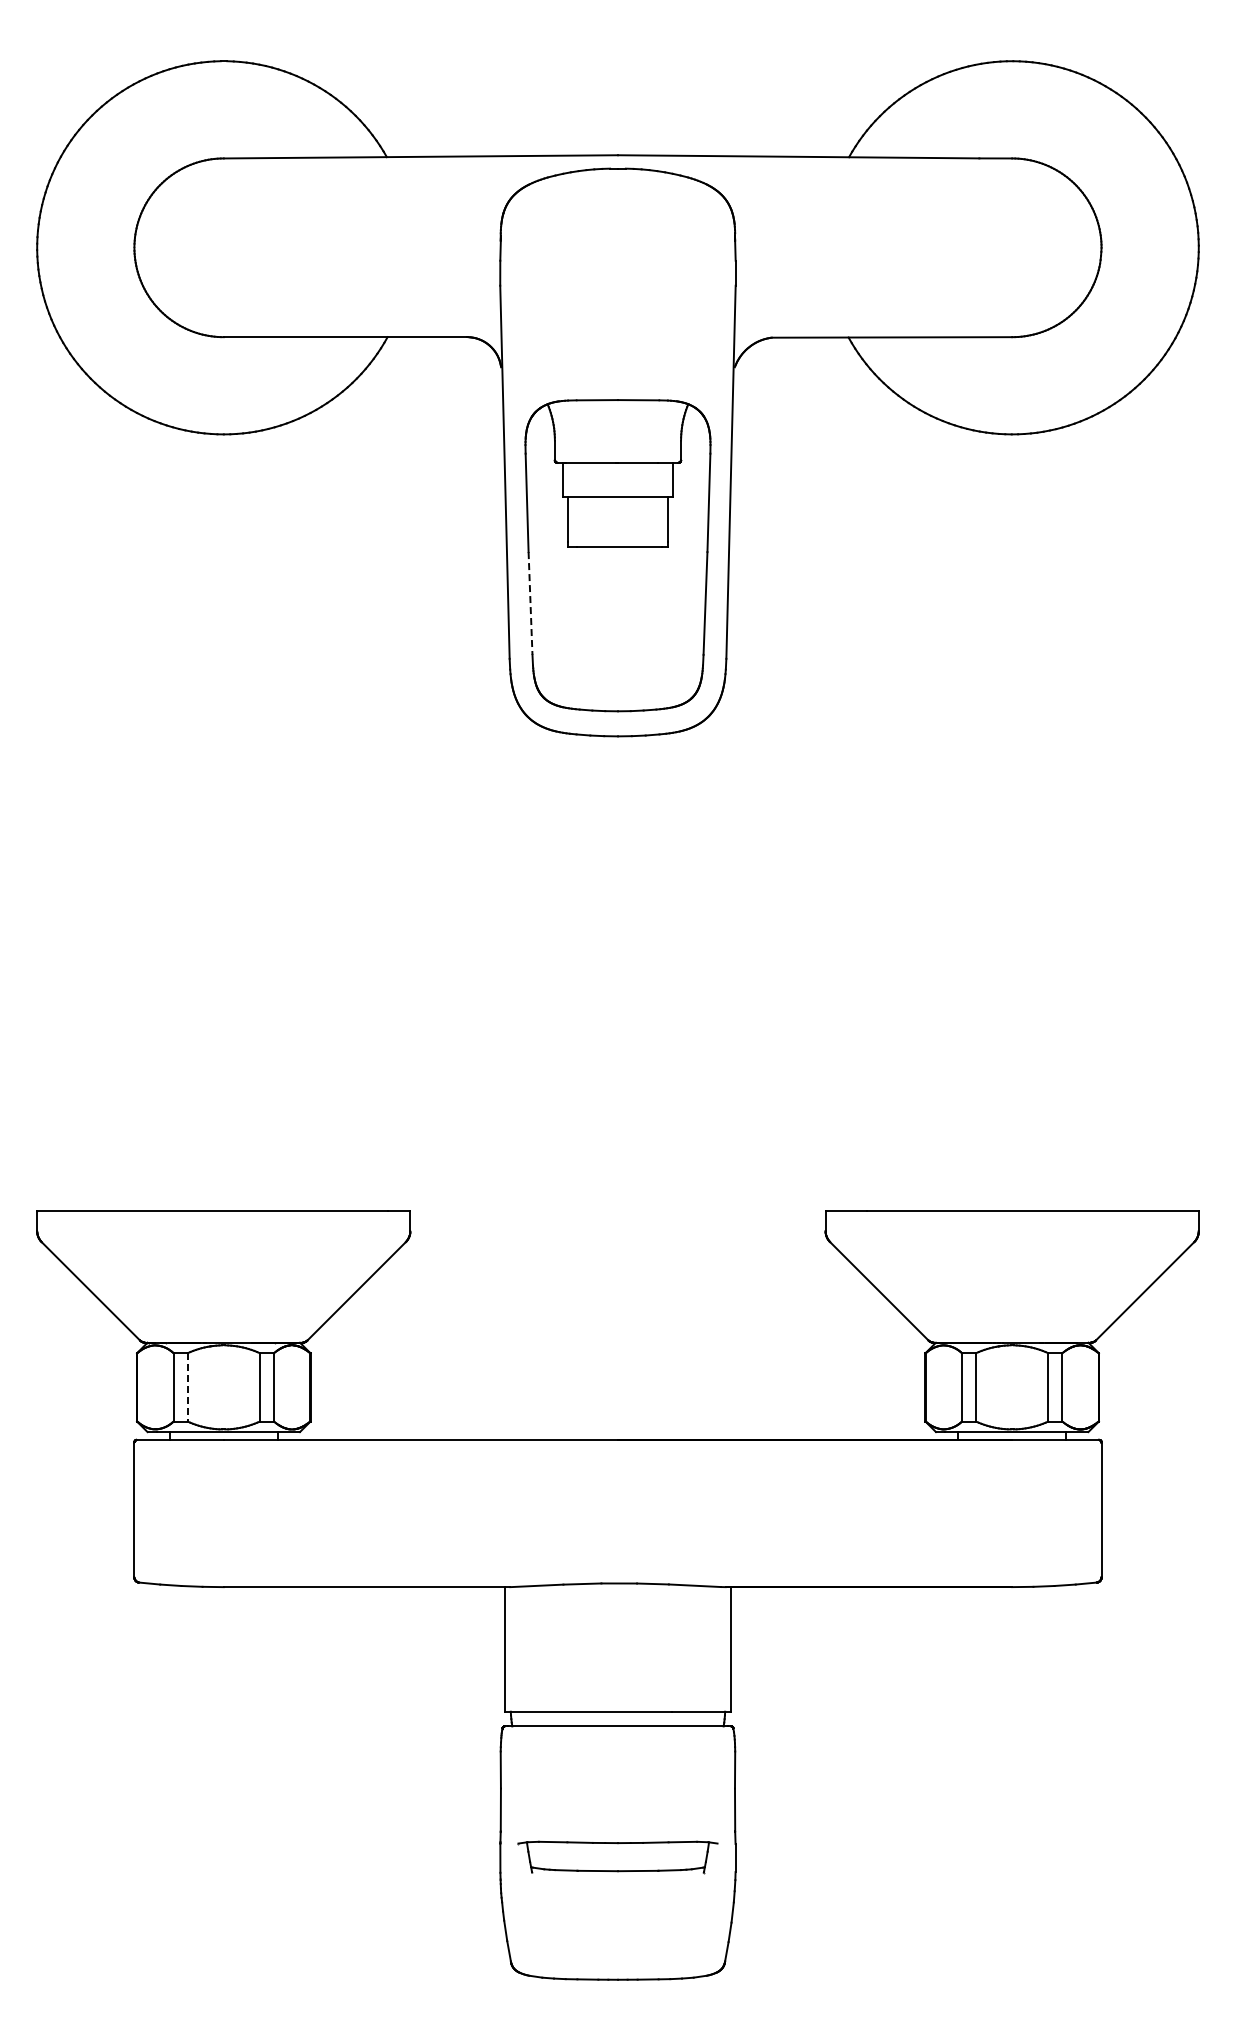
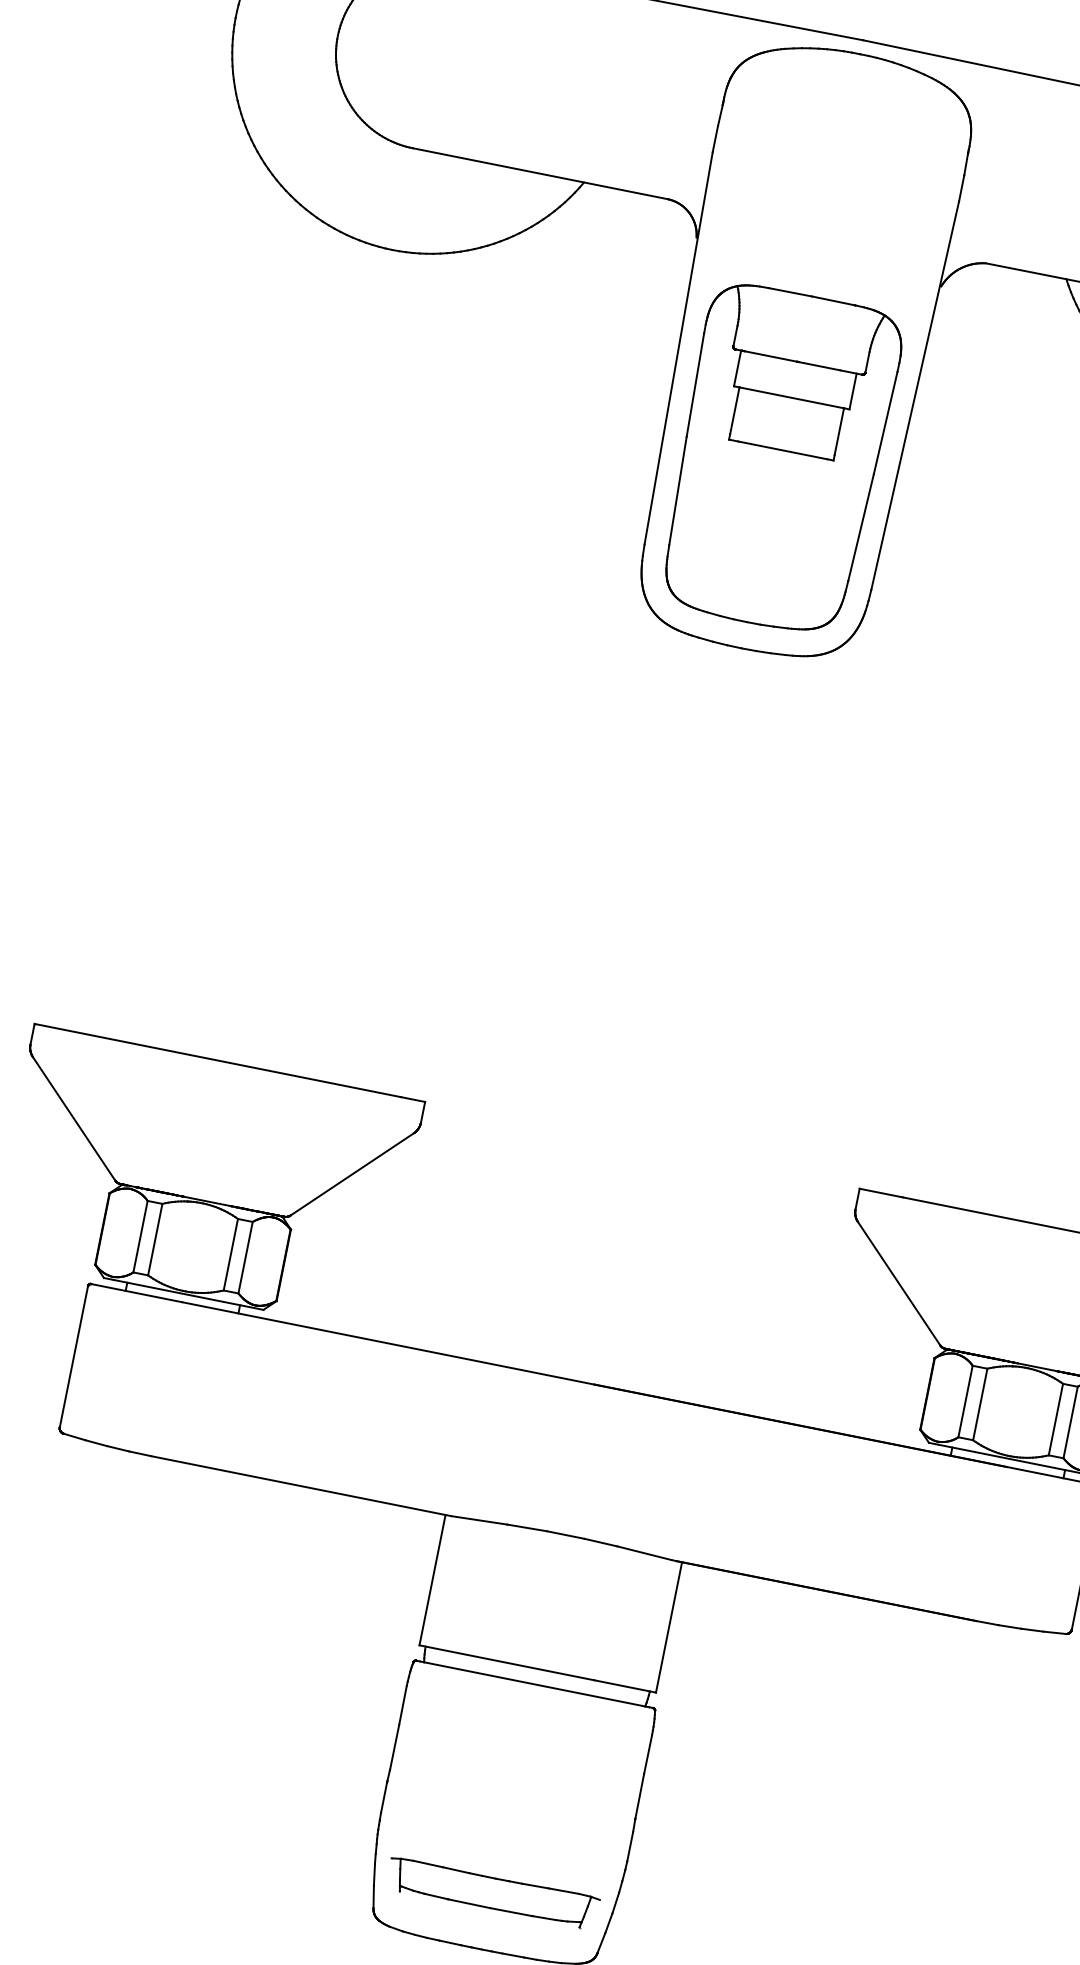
line: (530, 603) -> (677, 491), dashed -> solid
line: (187, 1387) -> (155, 1239), dashed -> solid
part: (617, 1857) -> (492, 1893), moved

